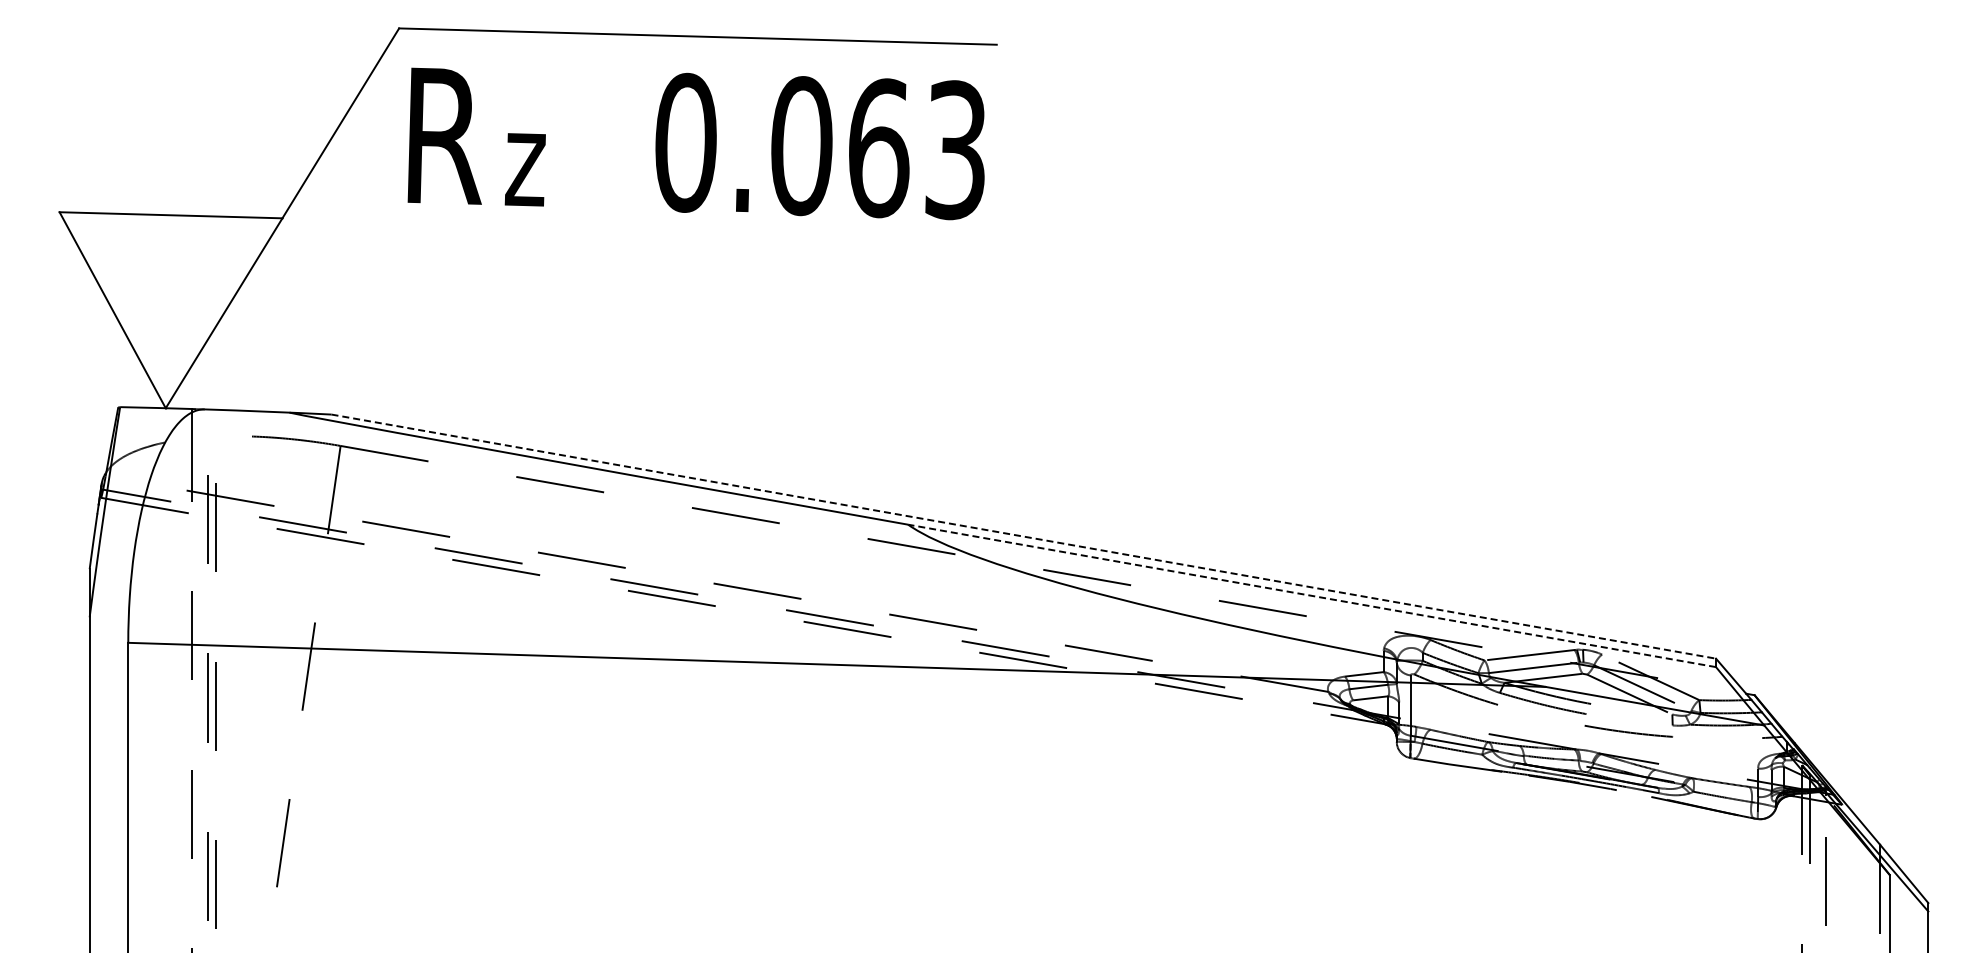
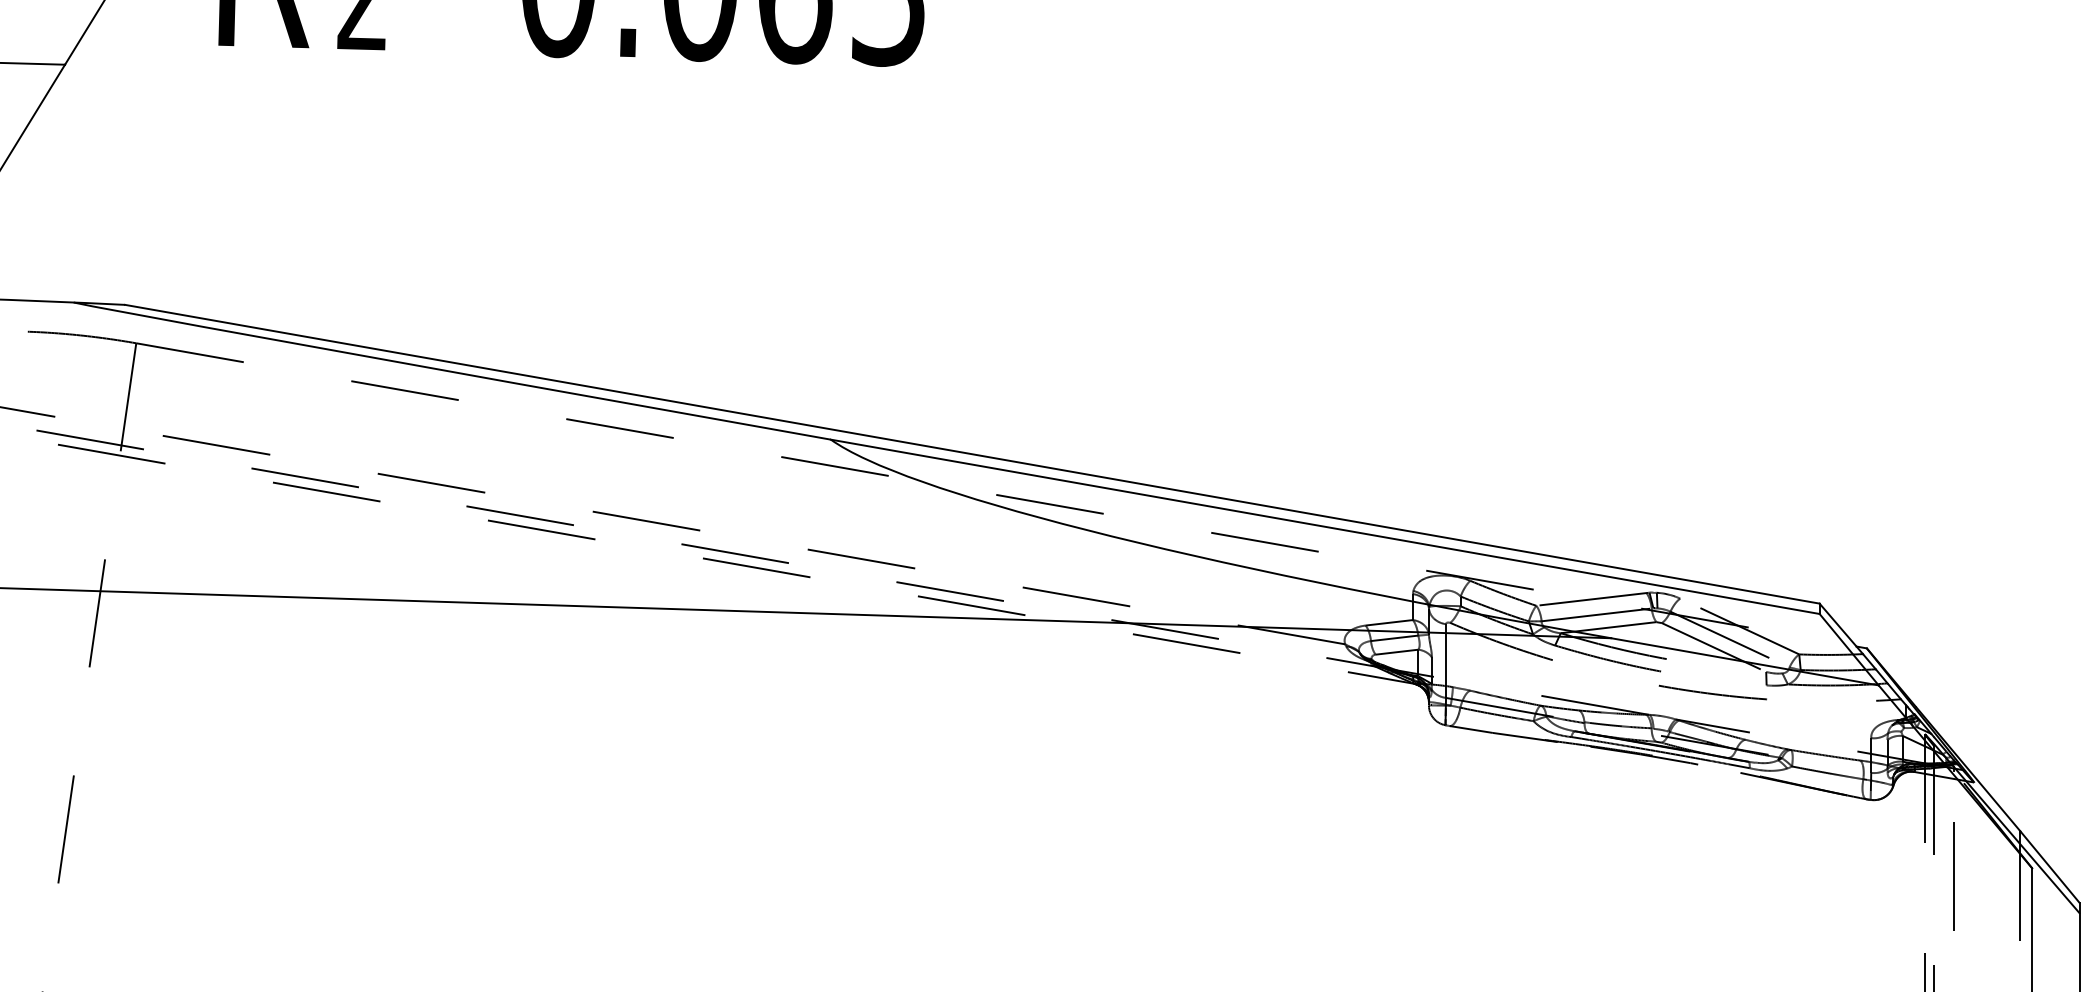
line: (1023, 536) -> (972, 454), dashed -> solid
line: (1311, 595) -> (1324, 526), dashed -> solid

